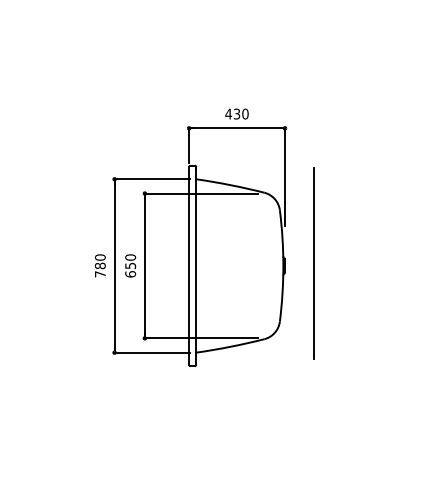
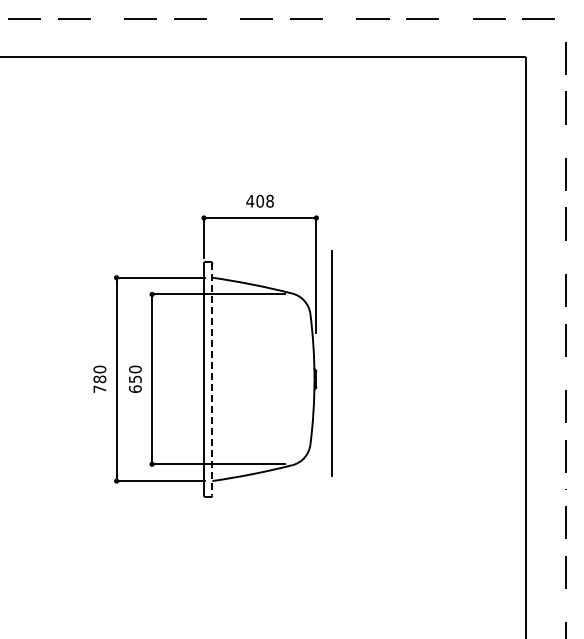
text: (240, 114) -> (264, 201), 430 -> 408
line: (314, 263) -> (331, 363), moved
line: (196, 266) -> (212, 379), solid -> dashed

